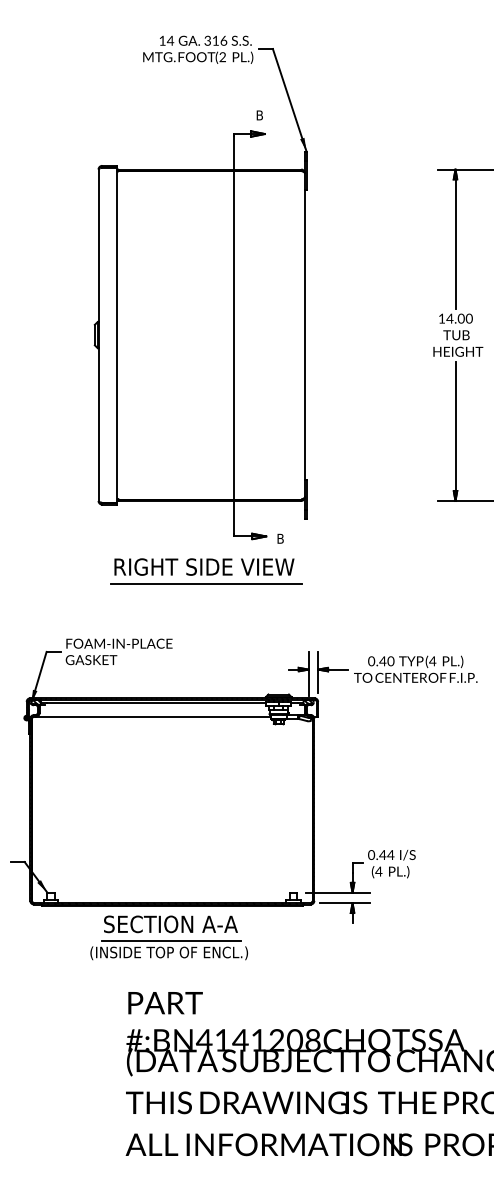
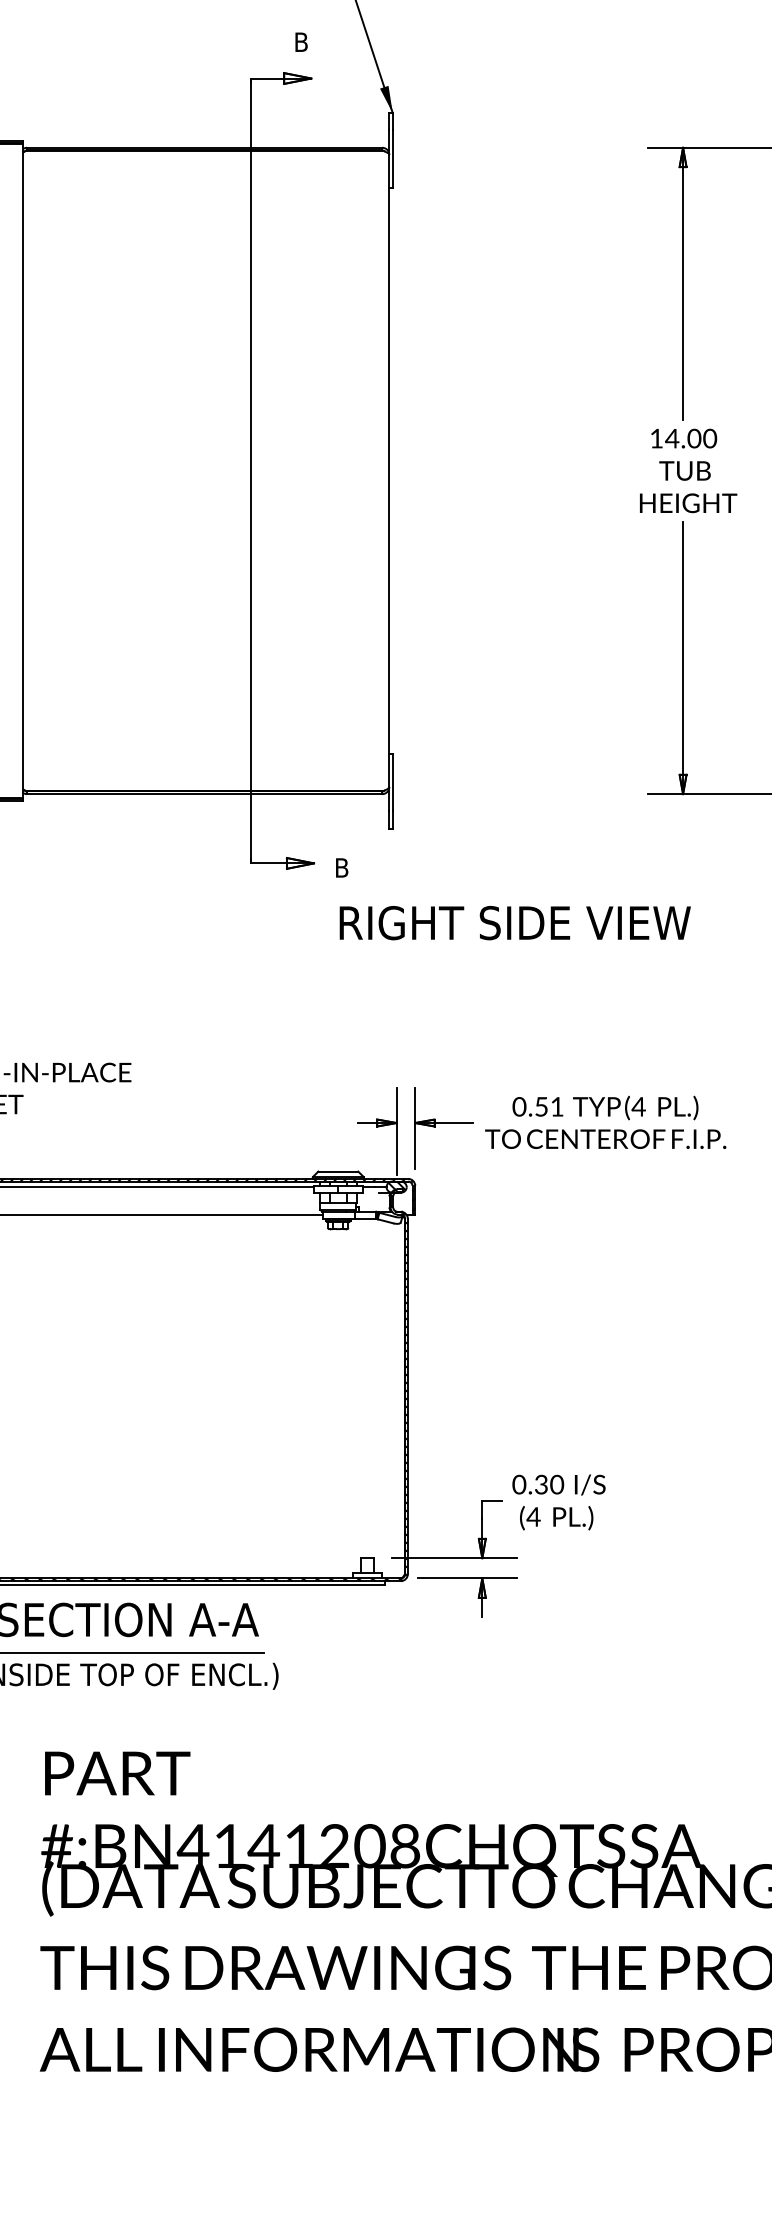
text: (204, 566) -> (515, 921), moved
line: (205, 583) -> (195, 955), removed
text: (386, 661) -> (548, 1107), 0.40 -> 0.51
text: (386, 854) -> (548, 1483), 0.44 -> 0.30

